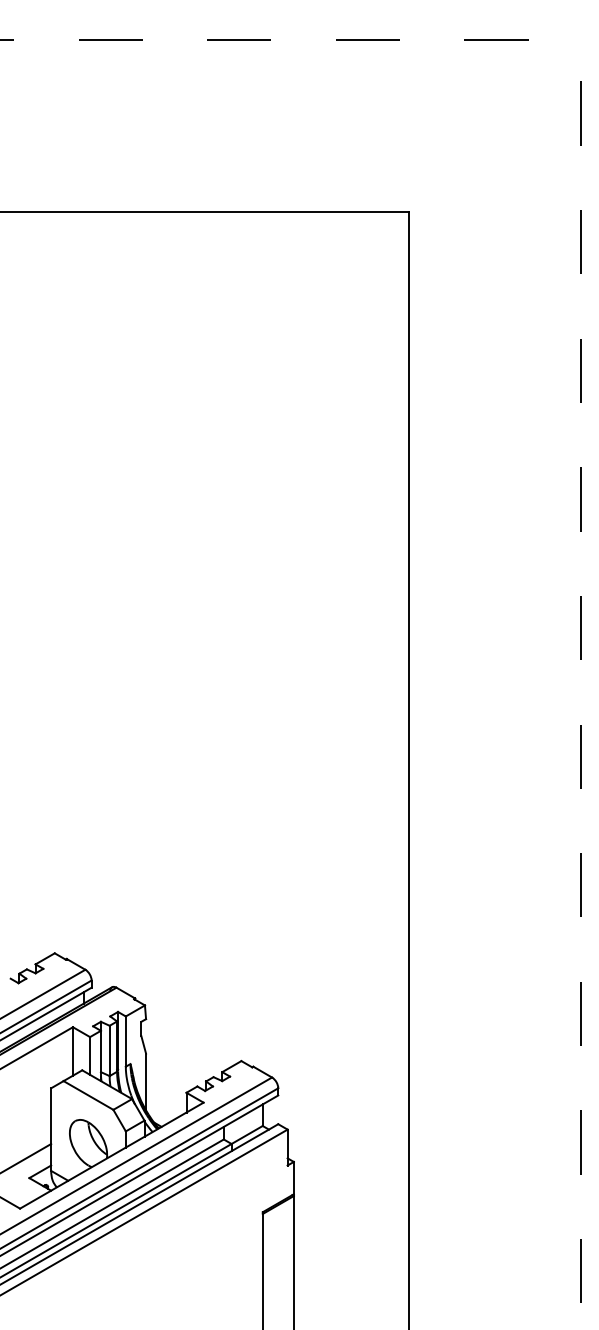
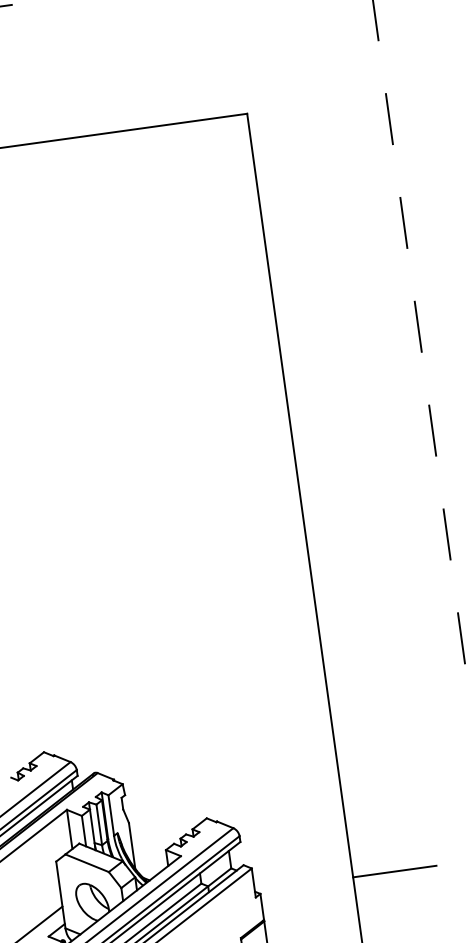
line: (460, 1157) -> (394, 871), added

